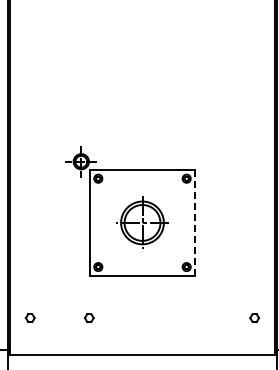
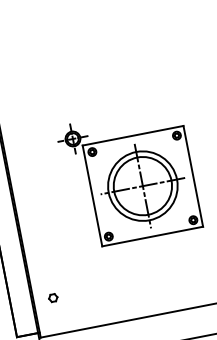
part: (142, 222) -> (142, 185), size x1.67
line: (195, 222) -> (193, 175), dashed -> solid
part: (89, 317) -> (109, 286), removed

